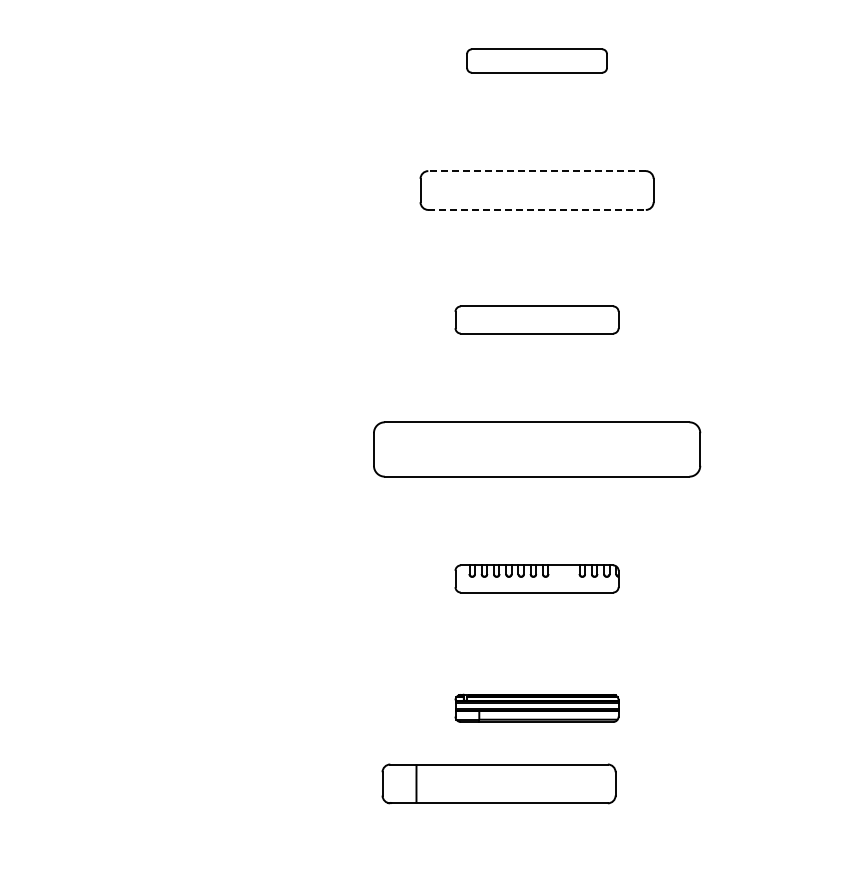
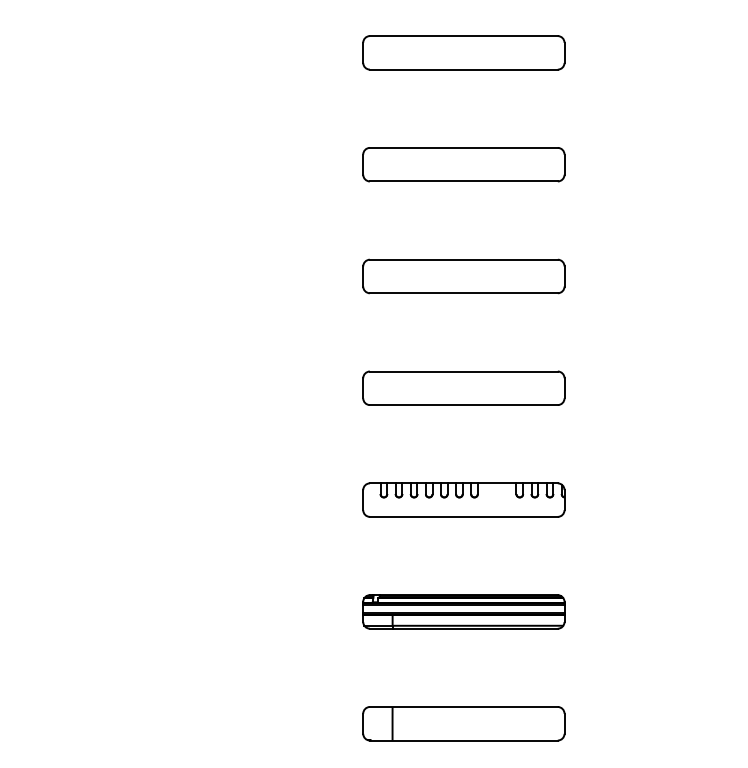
part: (536, 60) -> (463, 52), size x1.67
line: (537, 171) -> (464, 148), dashed -> solid
line: (537, 209) -> (464, 181), dashed -> solid
part: (536, 319) -> (463, 276), size x1.43
part: (536, 449) -> (463, 388), size x0.71
part: (536, 578) -> (463, 499), size x1.43
part: (536, 708) -> (463, 611), size x1.43
part: (498, 783) -> (463, 723), moved

